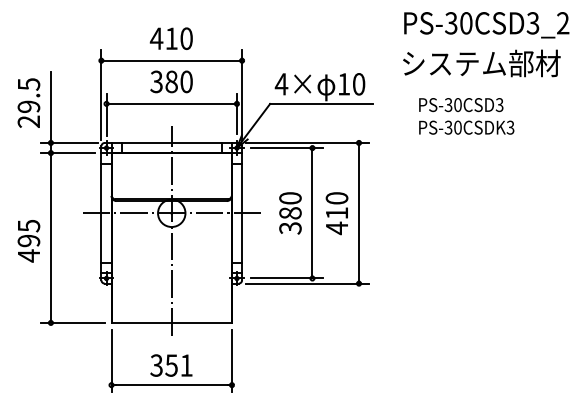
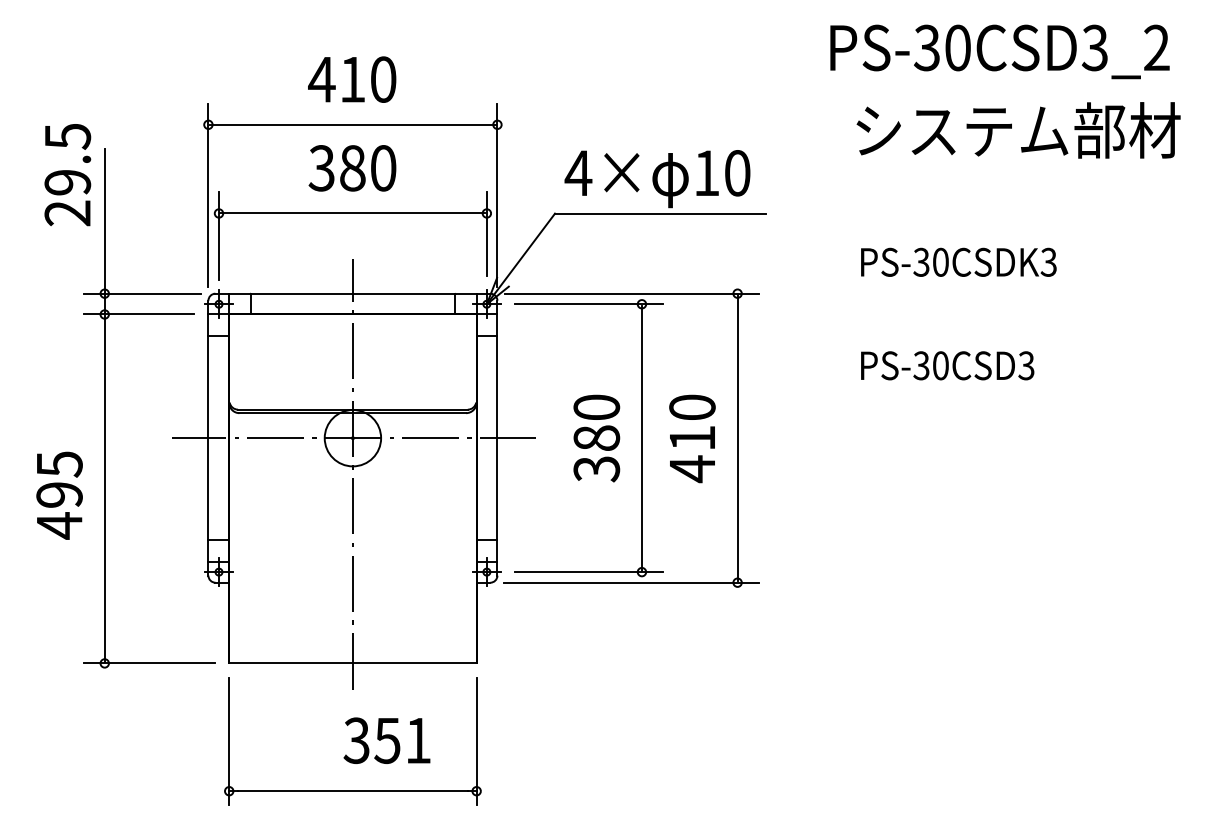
text: (481, 63) -> (1017, 130), moved
text: (28, 102) -> (66, 173), moved
text: (461, 105) -> (948, 366), moved
text: (171, 365) -> (387, 740), moved

